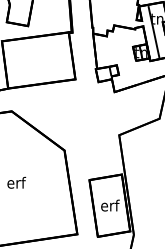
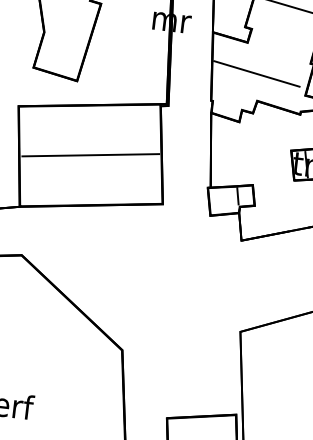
line: (112, 12) -> (256, 73), added
line: (38, 59) -> (90, 153), added

